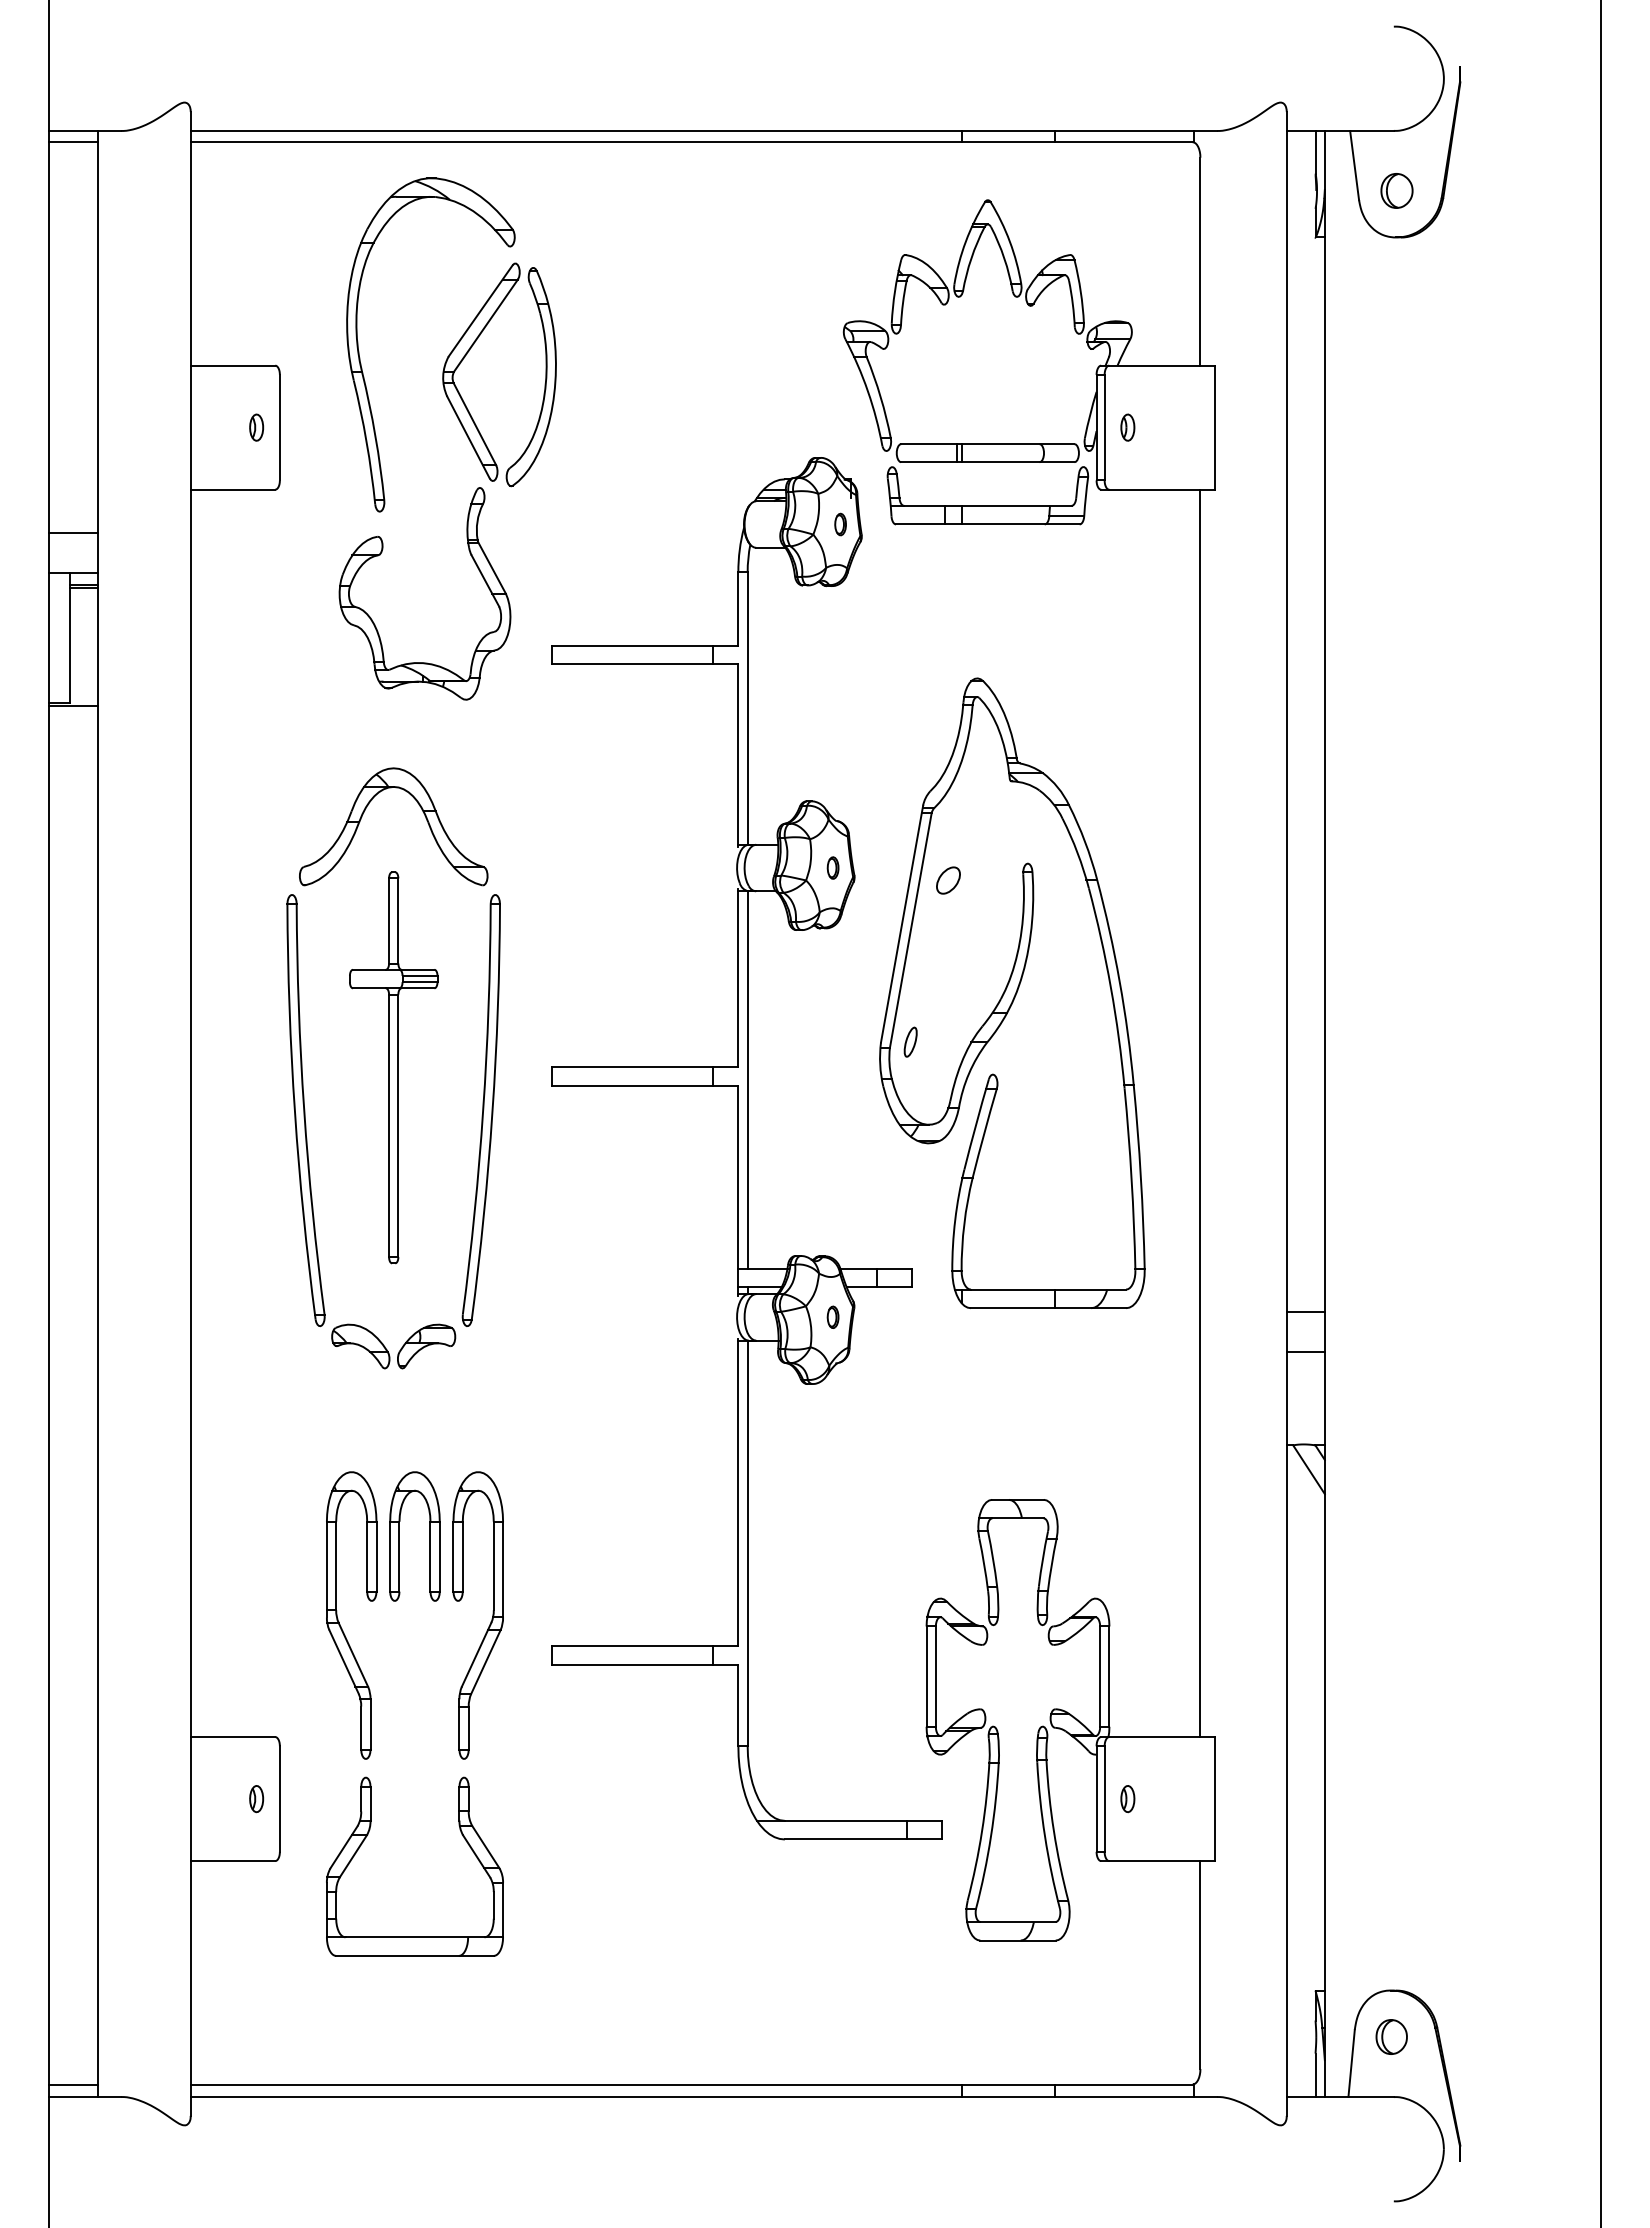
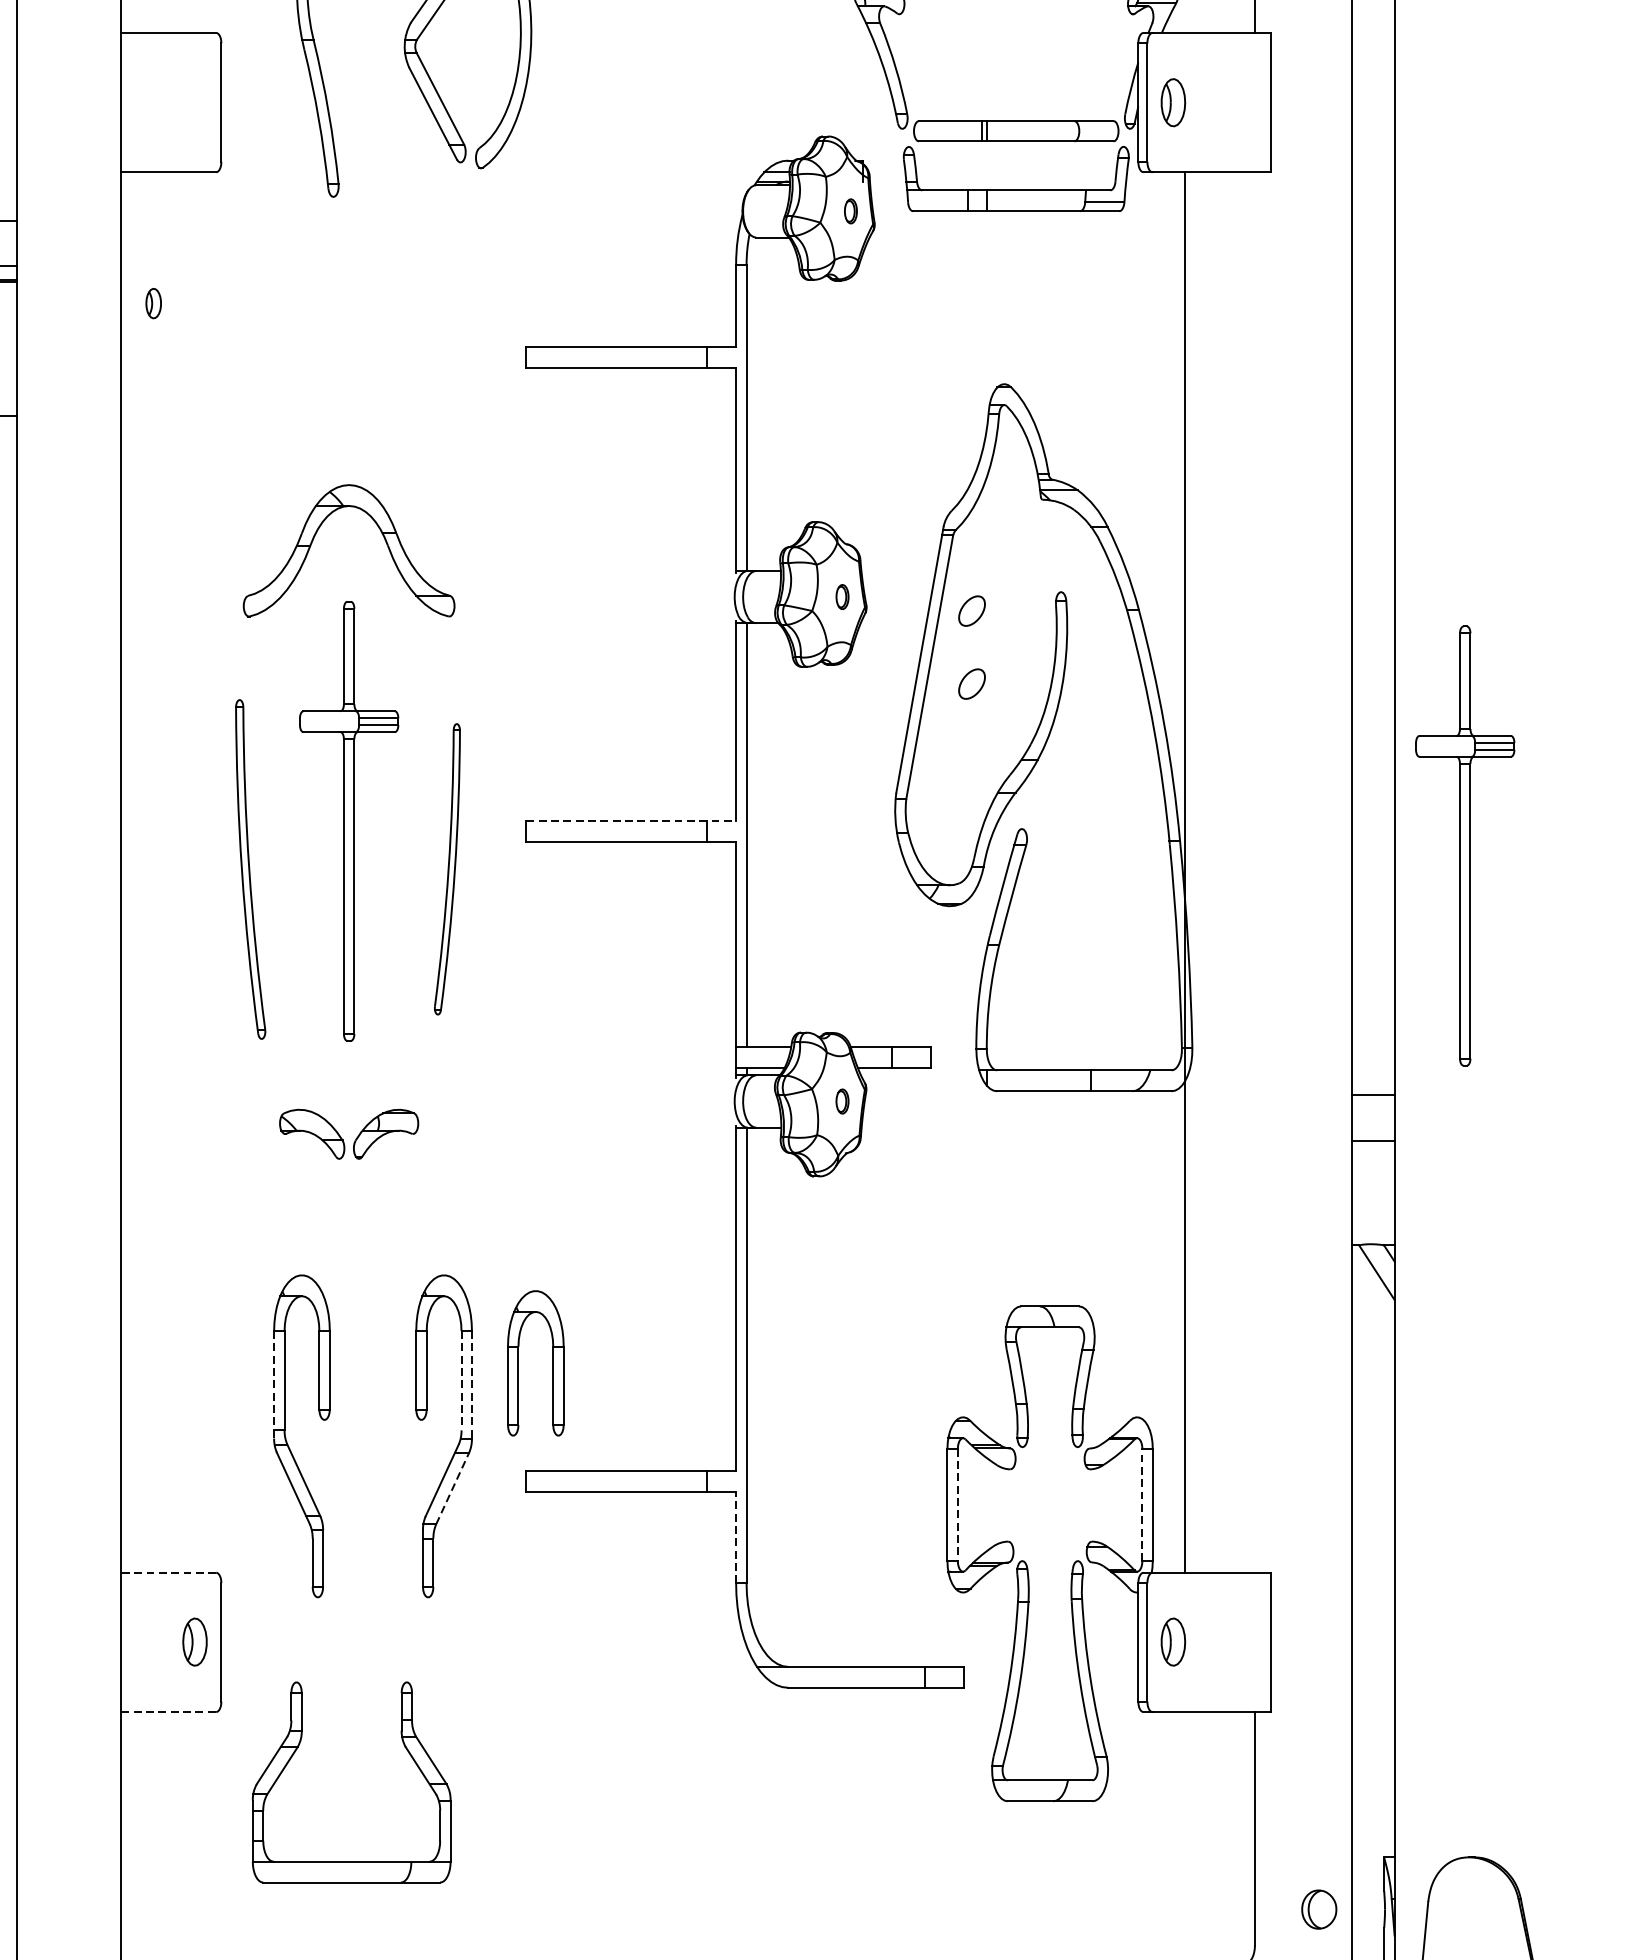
part: (256, 427) -> (153, 303), moved
part: (1127, 427) -> (1173, 102), size x1.6
part: (374, 622) -> (327, 321), removed
part: (948, 945) -> (972, 684), added
part: (910, 1041) -> (929, 791), removed
line: (645, 1067) -> (631, 821), solid -> dashed
part: (1387, 1089) -> (1464, 845), added
part: (305, 1110) -> (250, 869), size x0.7
part: (480, 1110) -> (446, 869), size x0.6
line: (1200, 1113) -> (1185, 872), moved
part: (399, 1536) -> (518, 1363), moved
line: (493, 1566) -> (461, 1381), solid -> dashed
line: (326, 1569) -> (273, 1384), solid -> dashed
line: (503, 1569) -> (472, 1384), solid -> dashed
line: (486, 1661) -> (453, 1487), solid -> dashed
line: (1100, 1676) -> (1142, 1504), solid -> dashed
line: (935, 1677) -> (957, 1505), solid -> dashed
line: (738, 1705) -> (736, 1537), solid -> dashed
line: (232, 1737) -> (168, 1573), solid -> dashed
part: (256, 1799) -> (195, 1642), size x1.6
part: (1127, 1799) -> (1173, 1642), size x1.6
part: (367, 1836) -> (298, 1748), moved
line: (233, 1861) -> (169, 1712), solid -> dashed
part: (1391, 2036) -> (1319, 1909), moved

